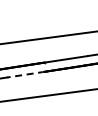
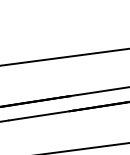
line: (26, 74) -> (39, 115), dashed -> solid

